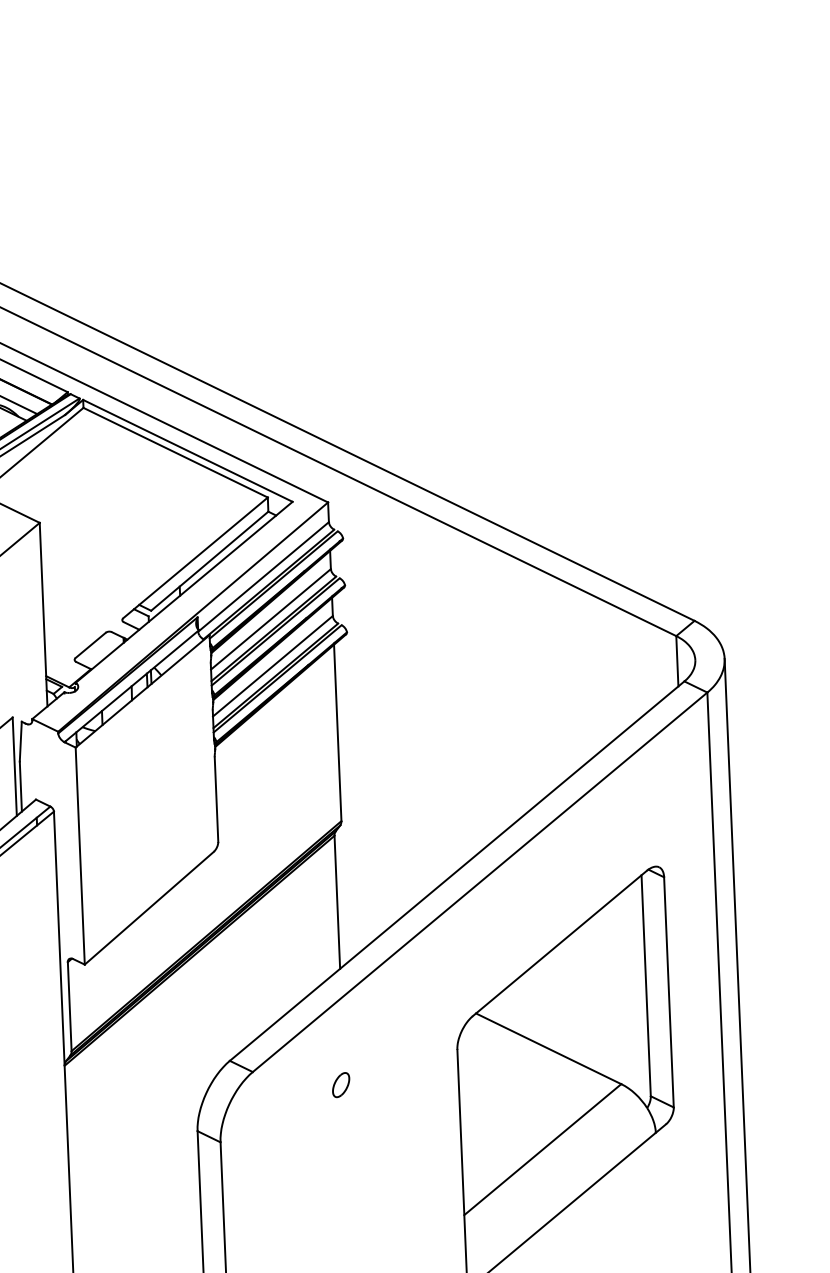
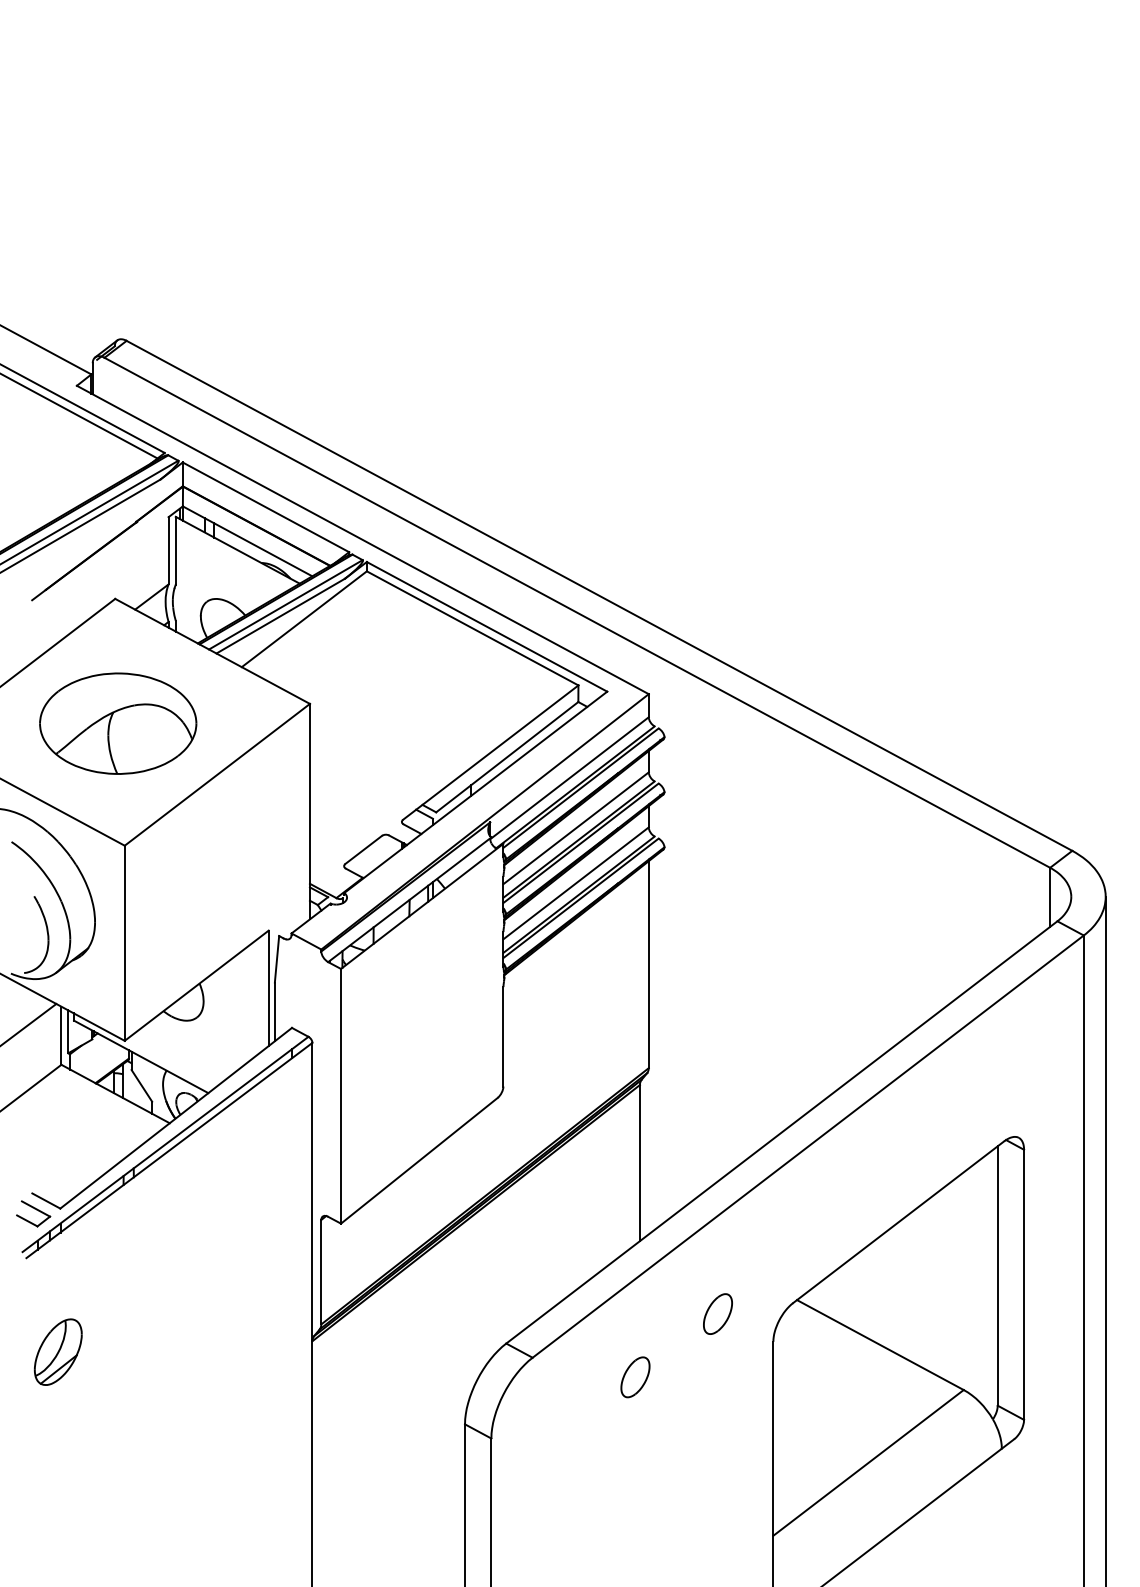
part: (408, 1027) -> (717, 1313), added
part: (341, 1085) -> (635, 1377), size x1.43

